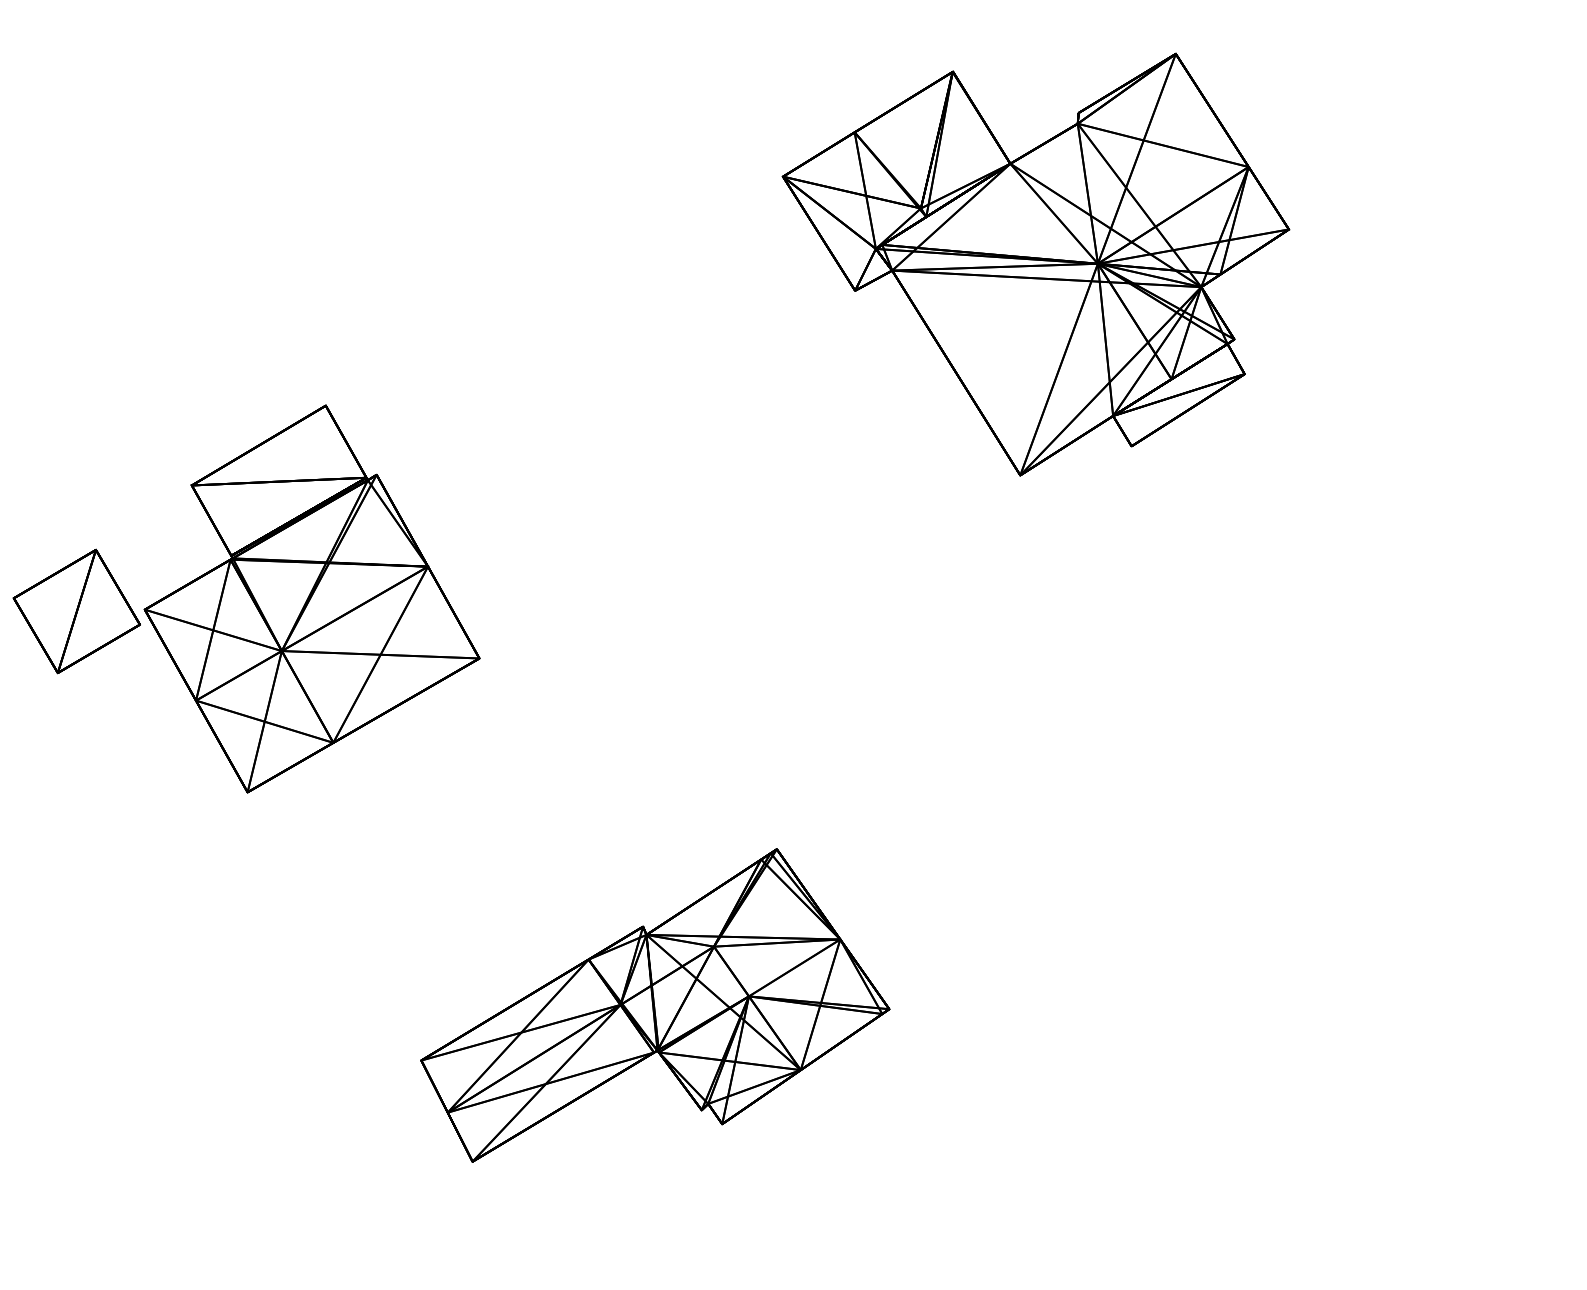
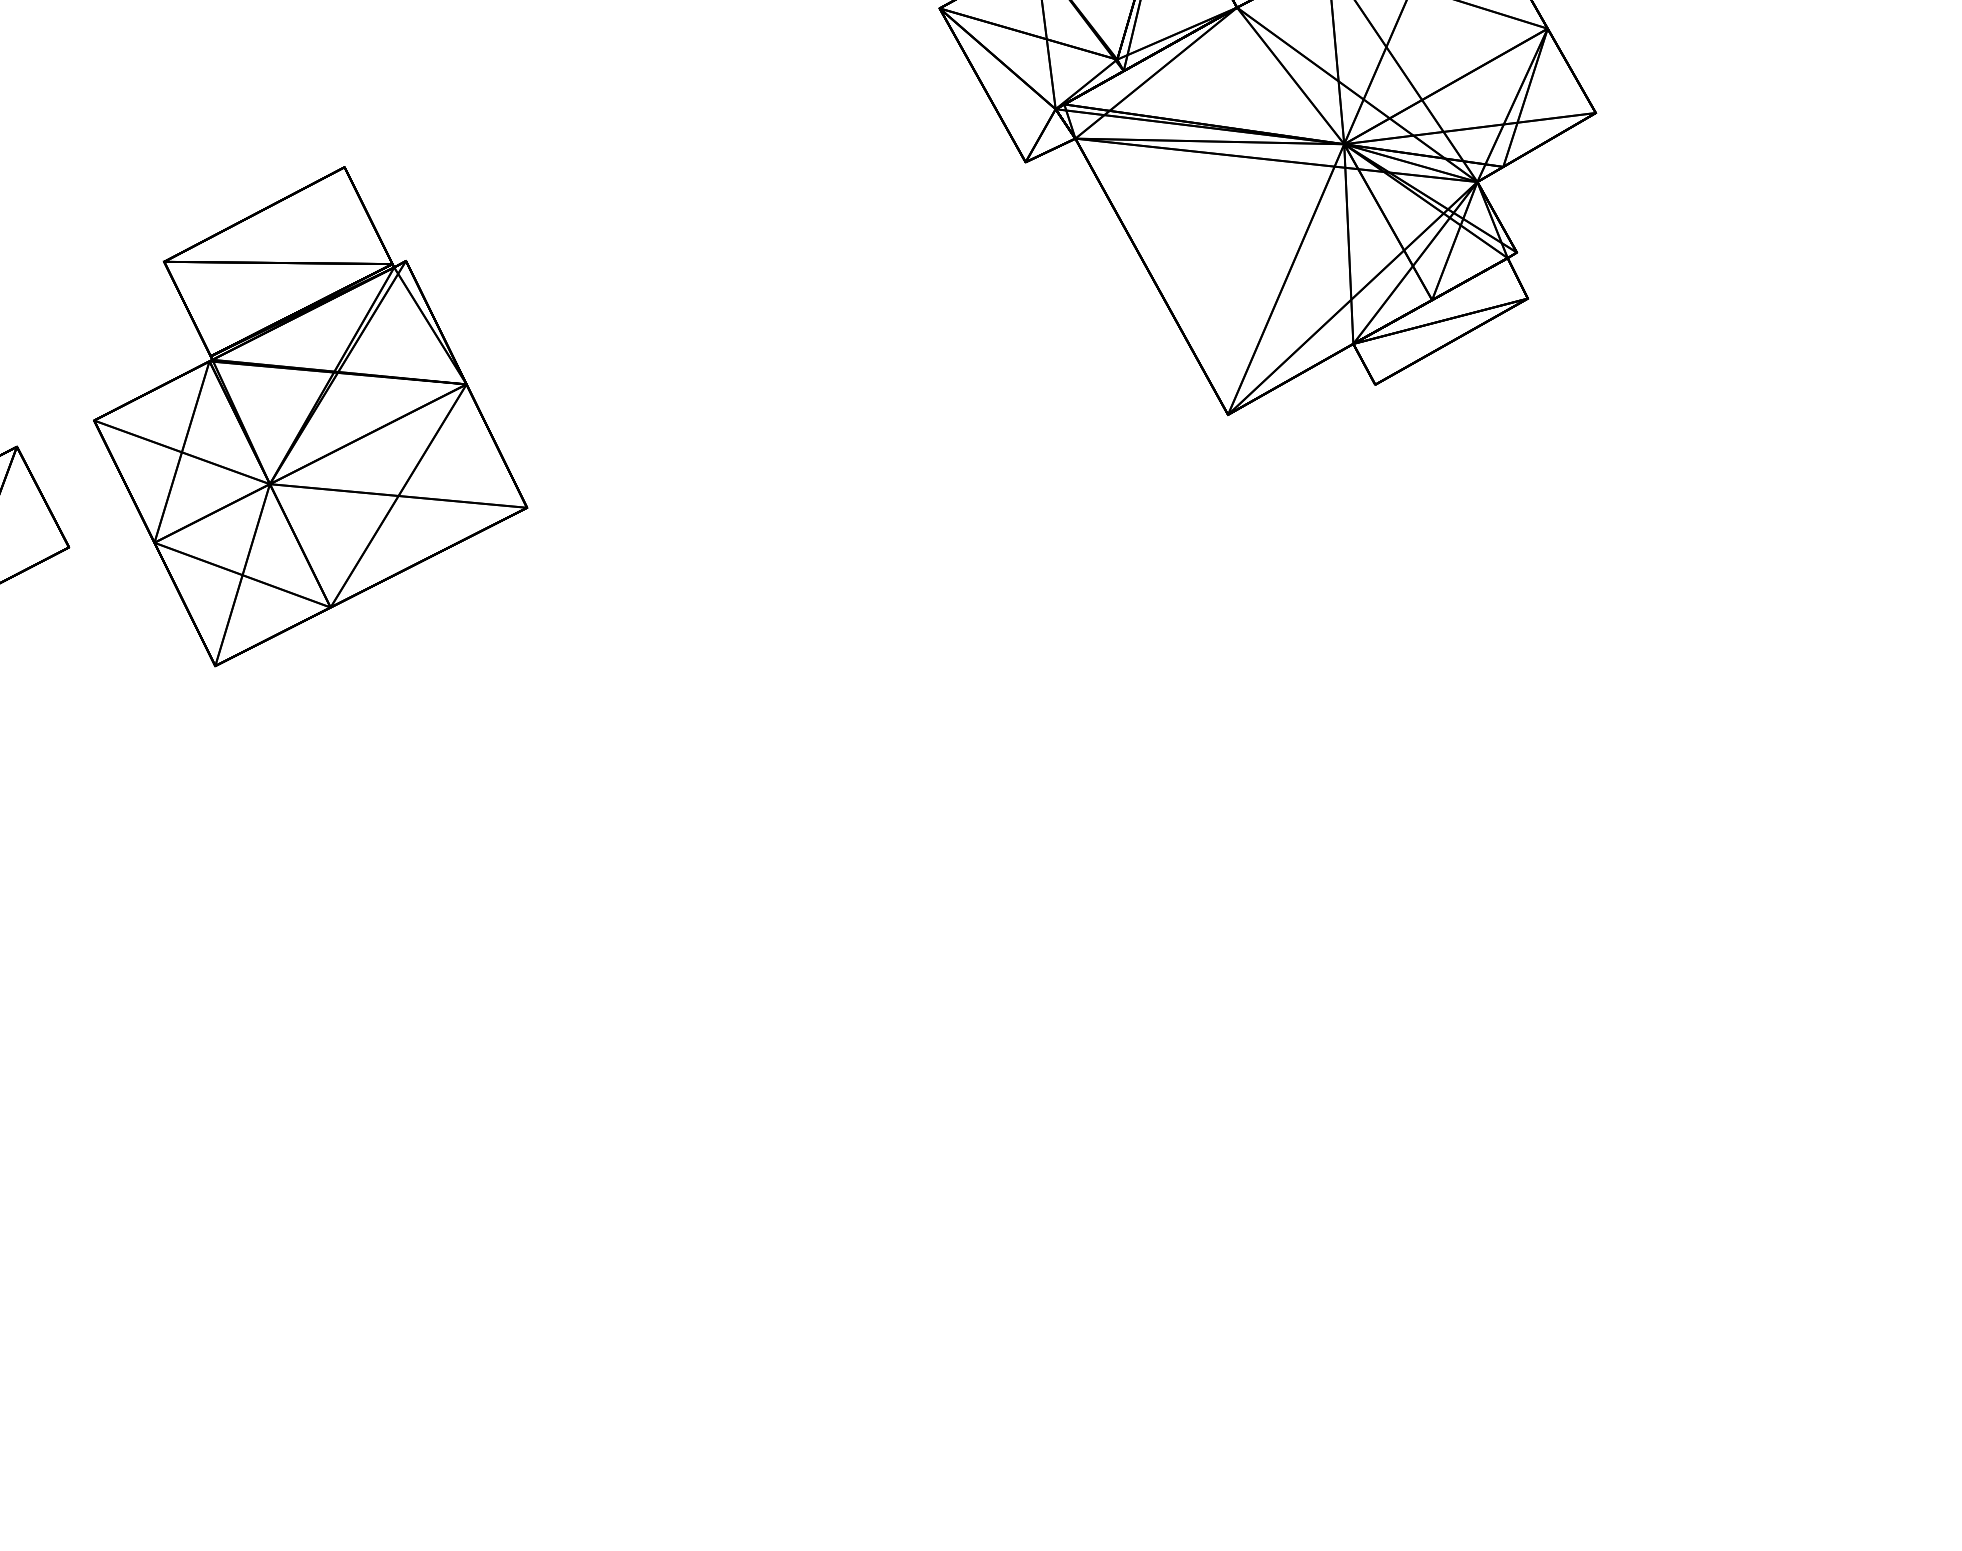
part: (311, 598) -> (312, 417), moved
part: (655, 1005) -> (714, 1080), removed

